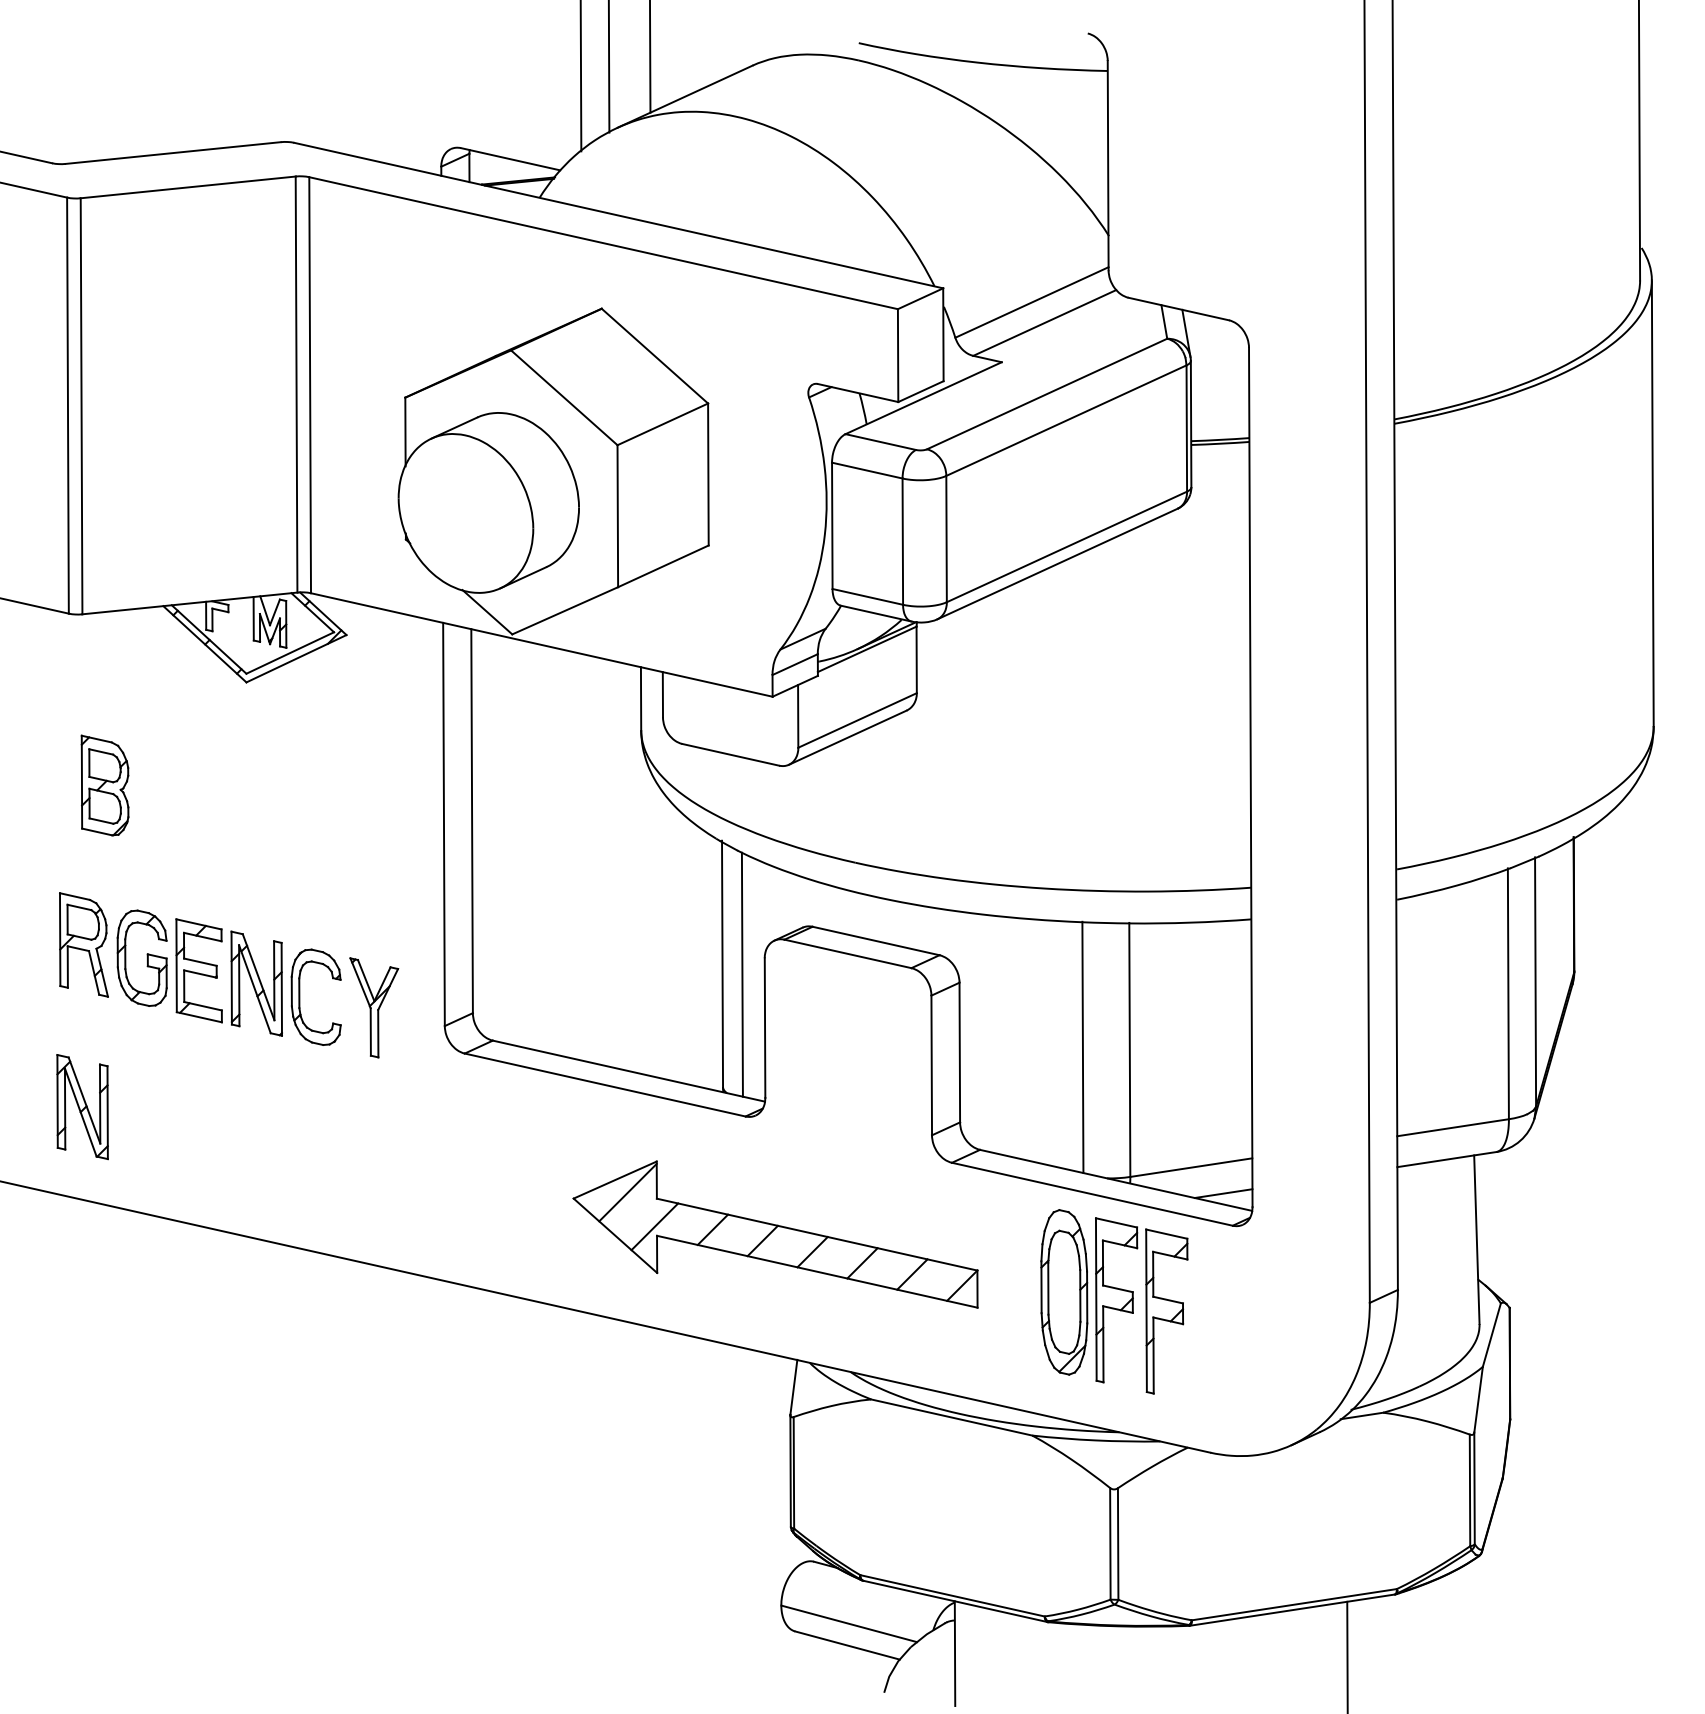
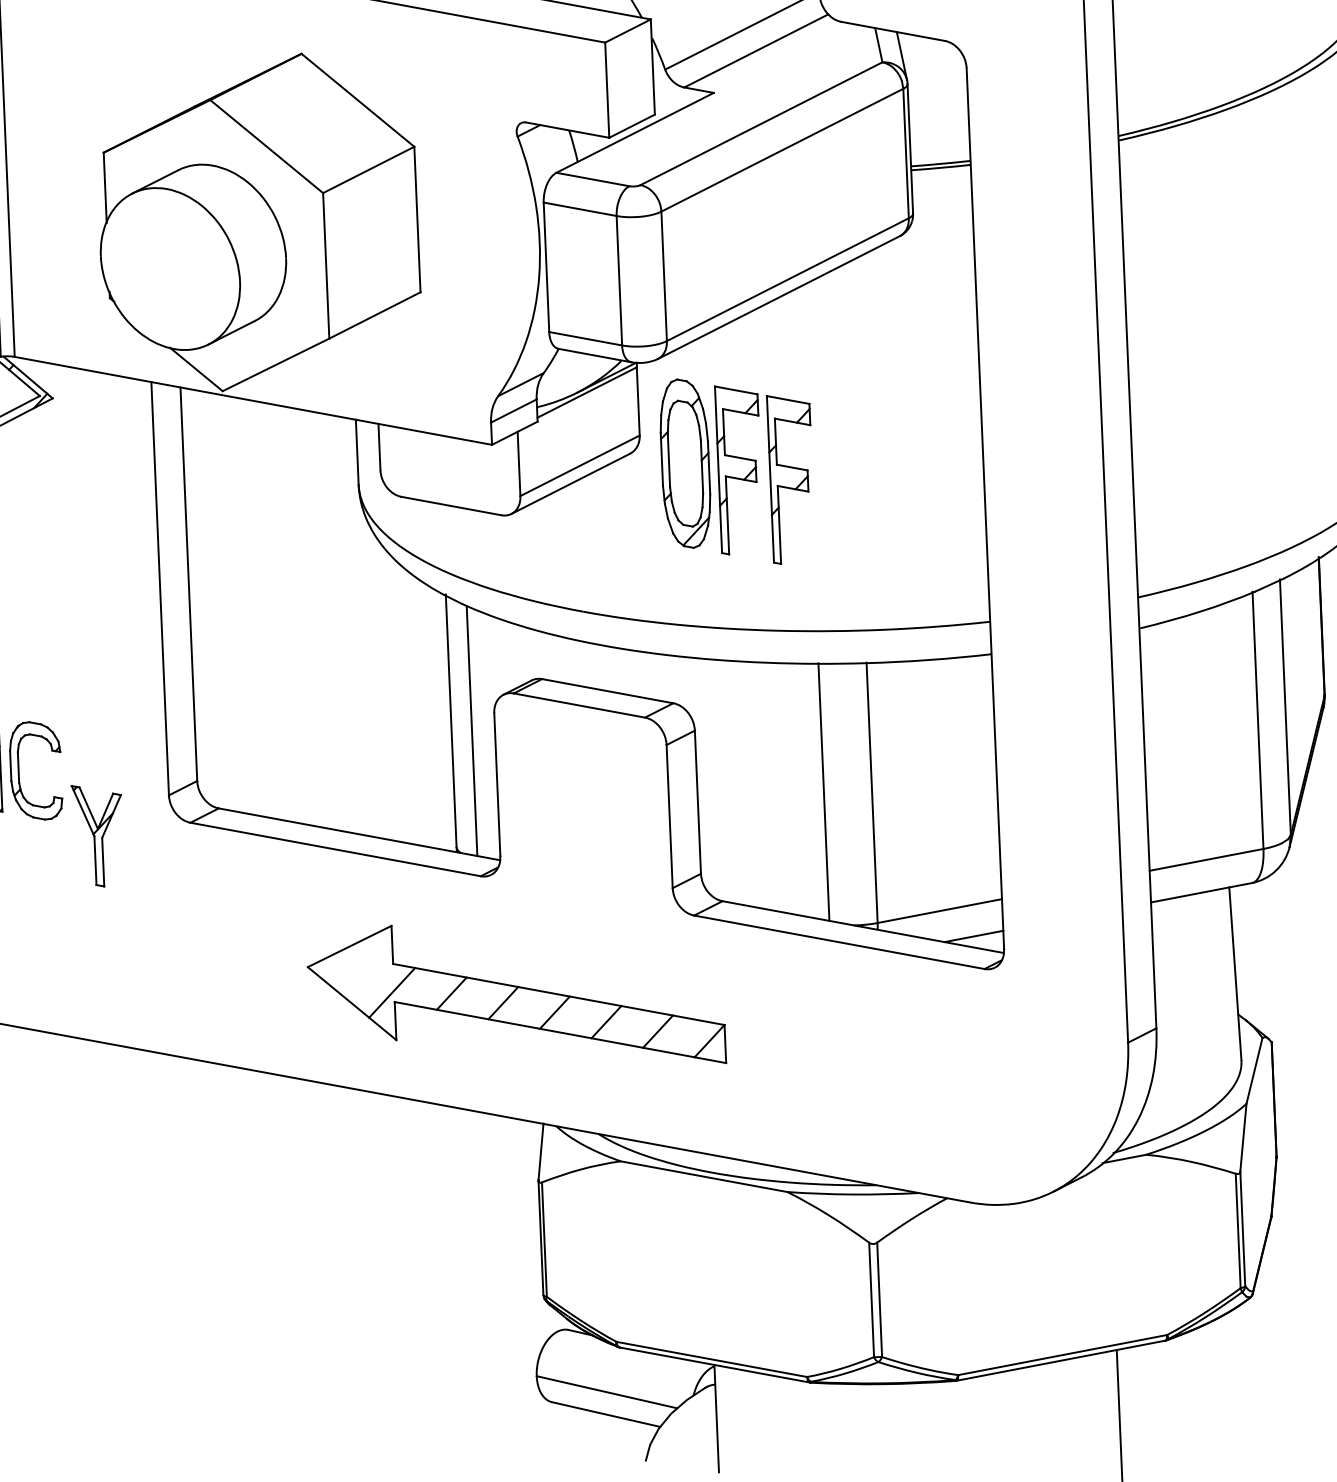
part: (374, 1007) -> (98, 835), moved
line: (627, 1192) -> (362, 958), removed
part: (1114, 1301) -> (737, 471), moved

